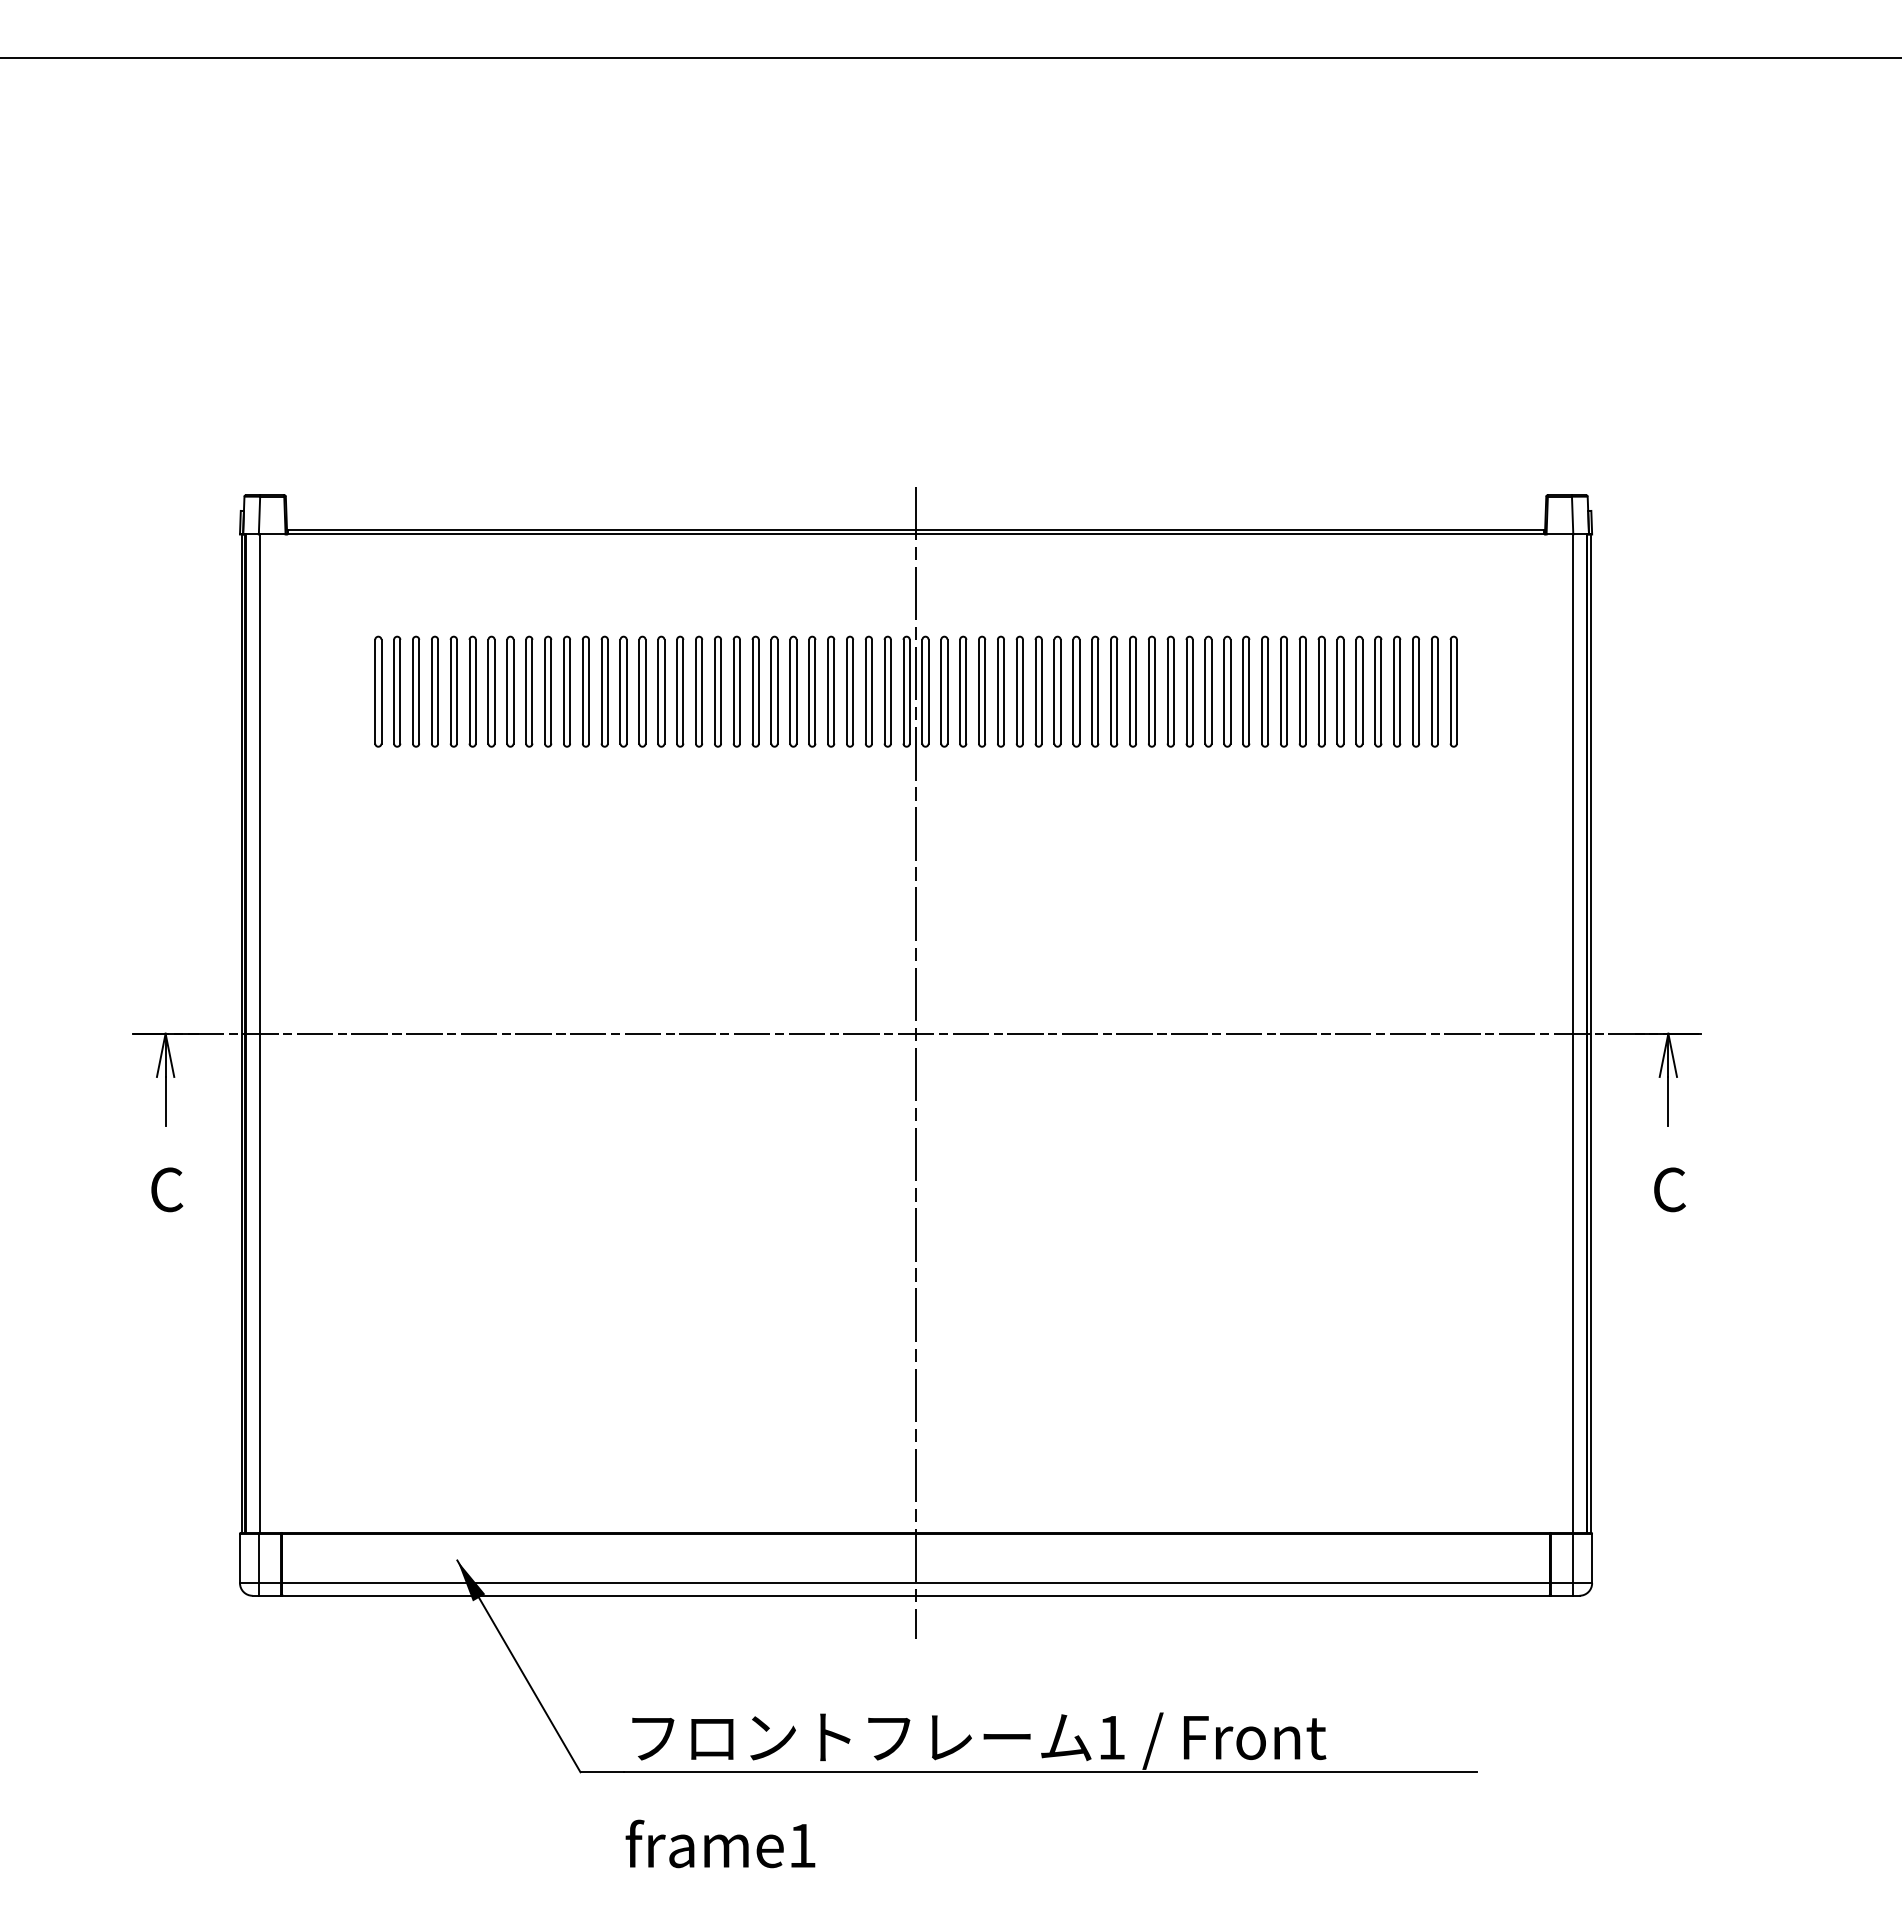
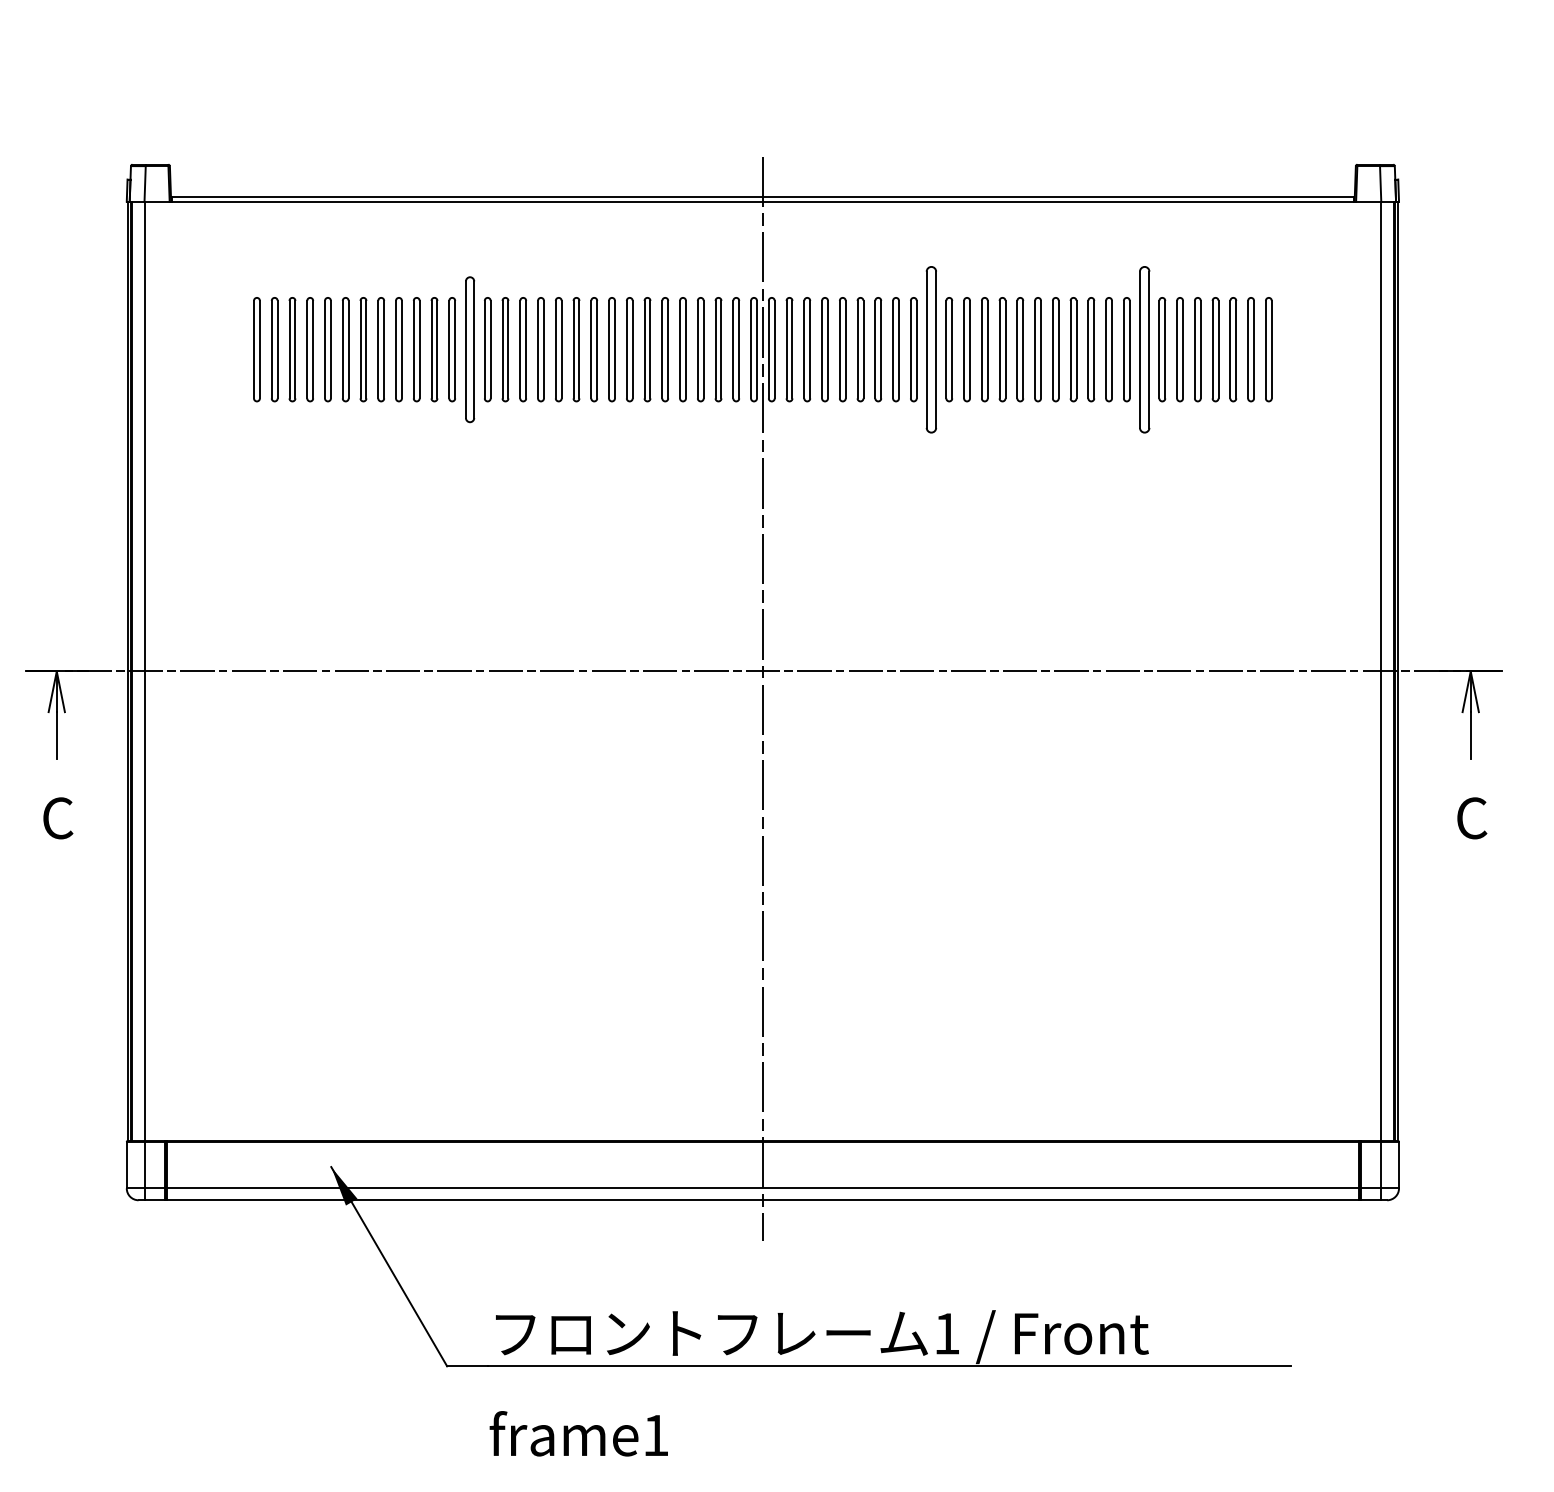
part: (604, 691) -> (469, 349), size x1.4
part: (1095, 691) -> (931, 349), size x1.6
part: (1321, 691) -> (1144, 349), size x1.6

